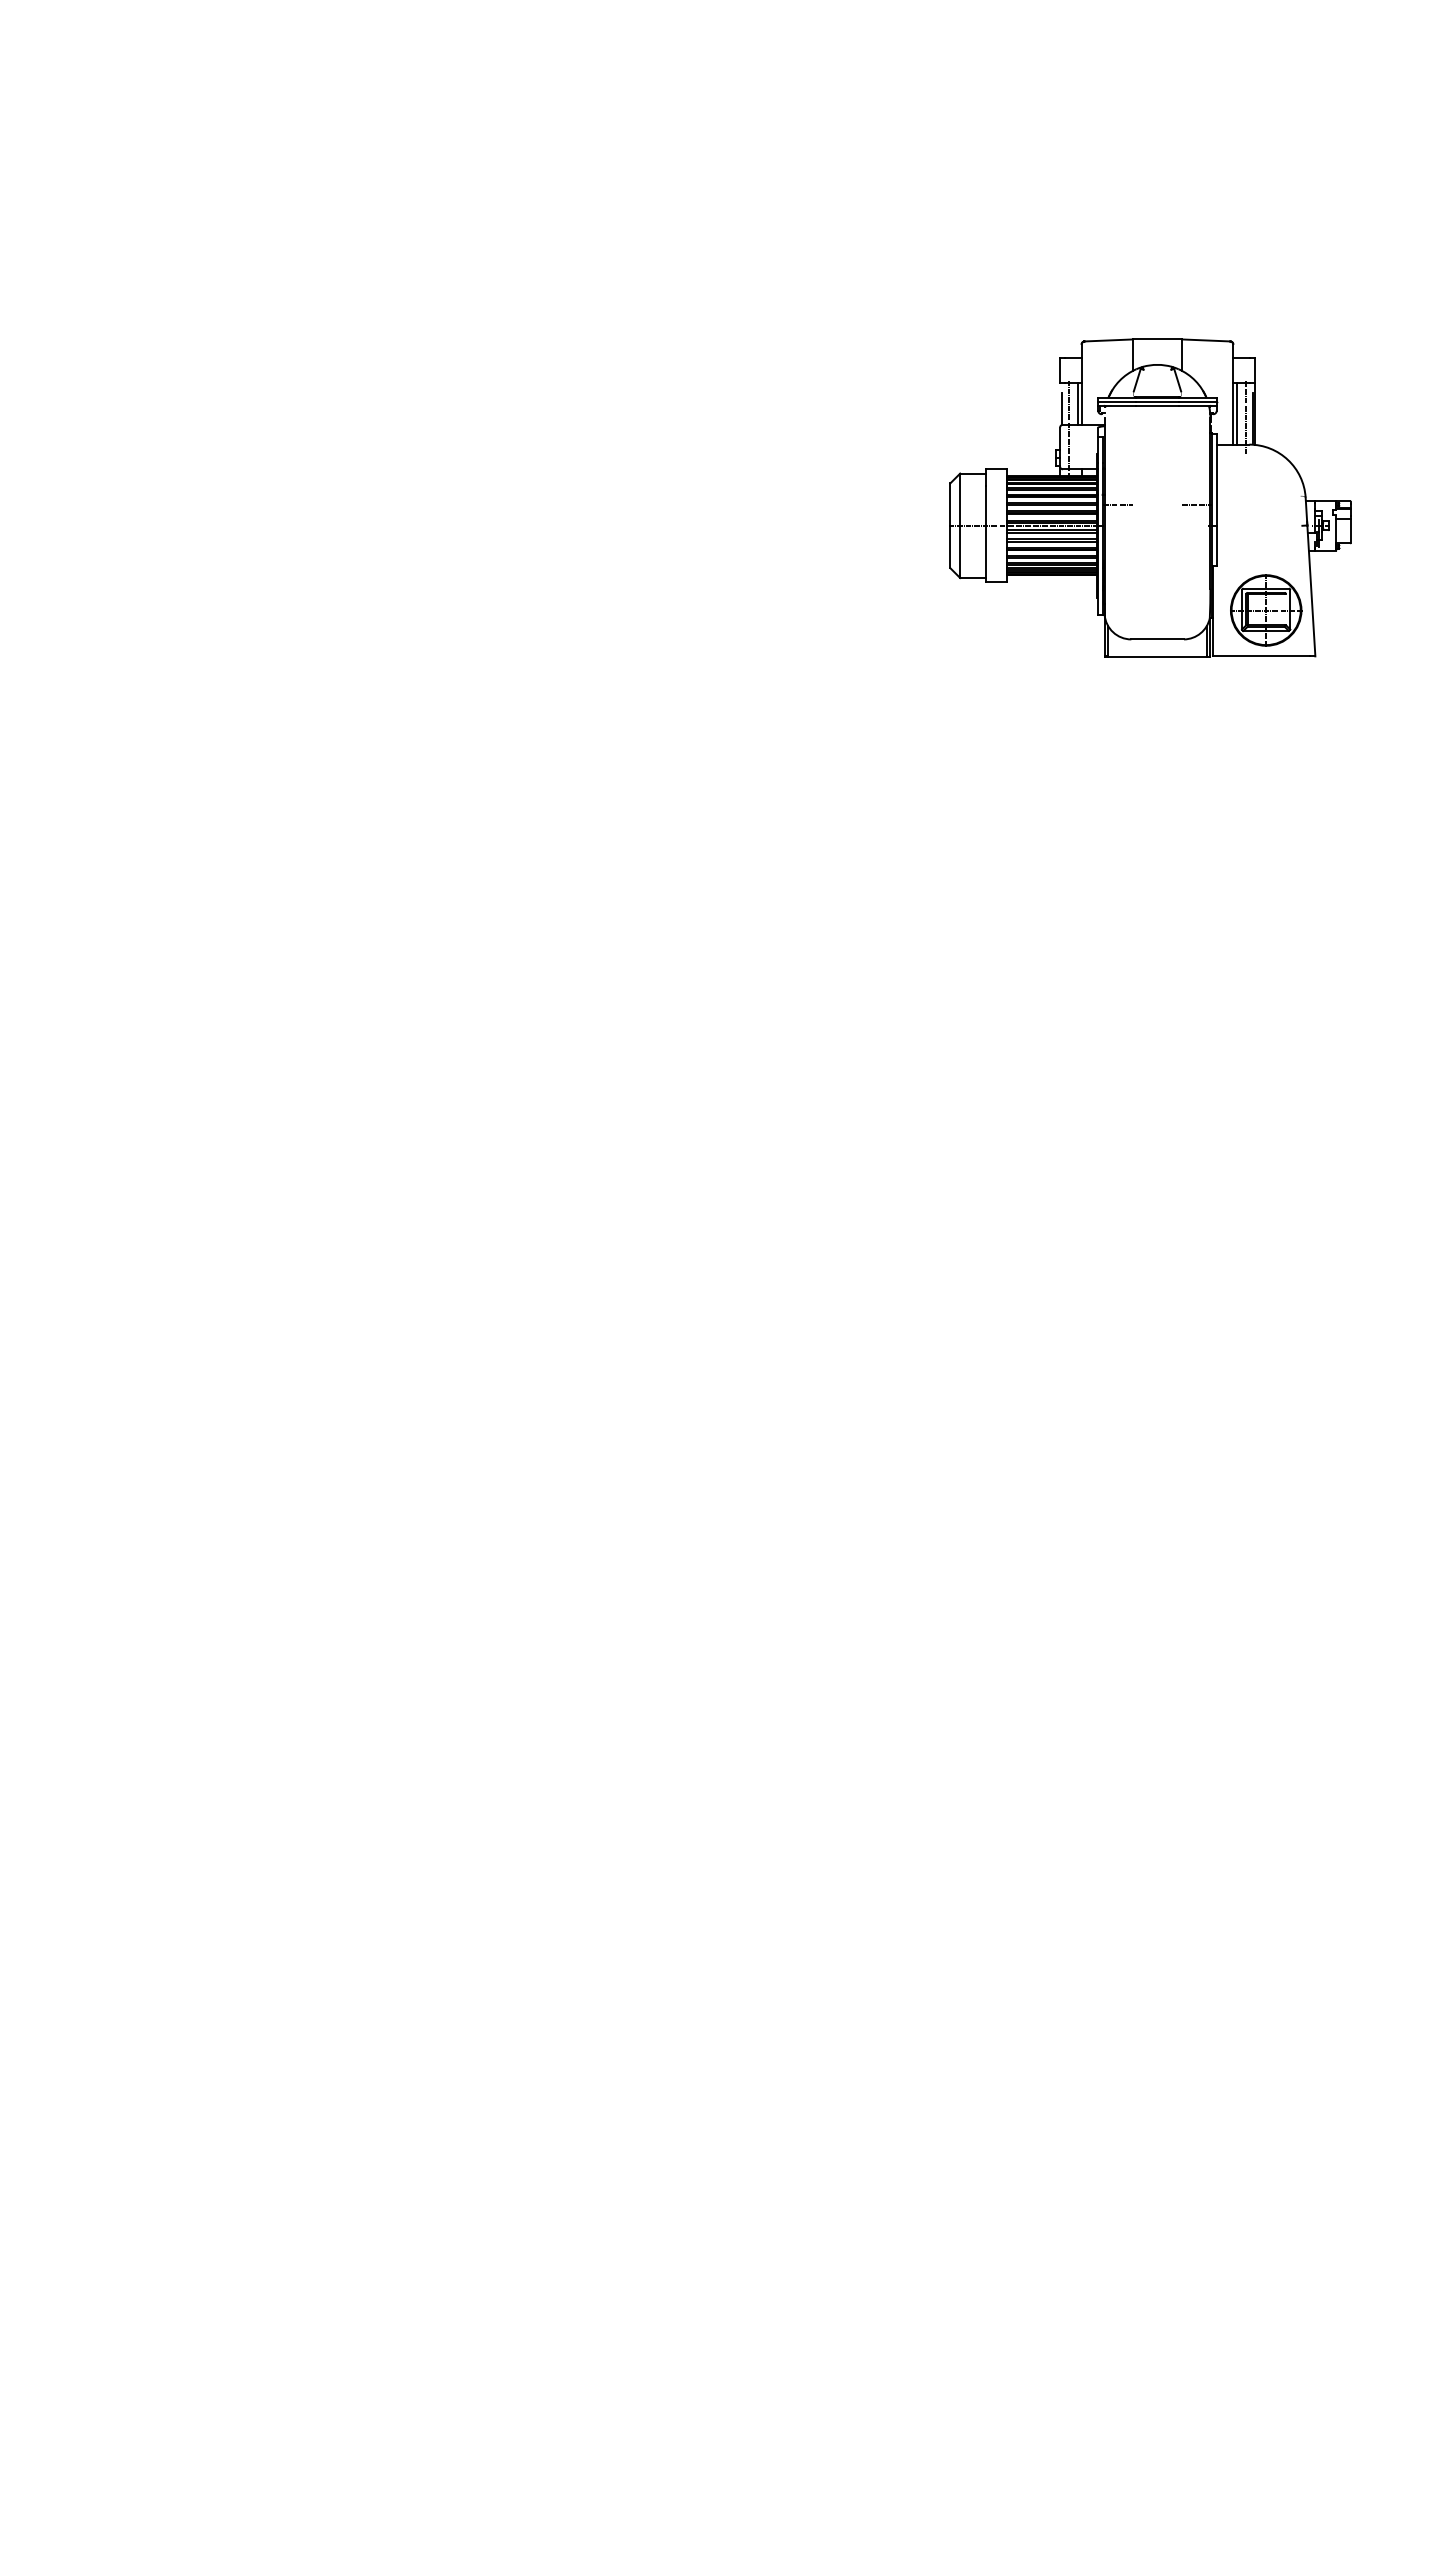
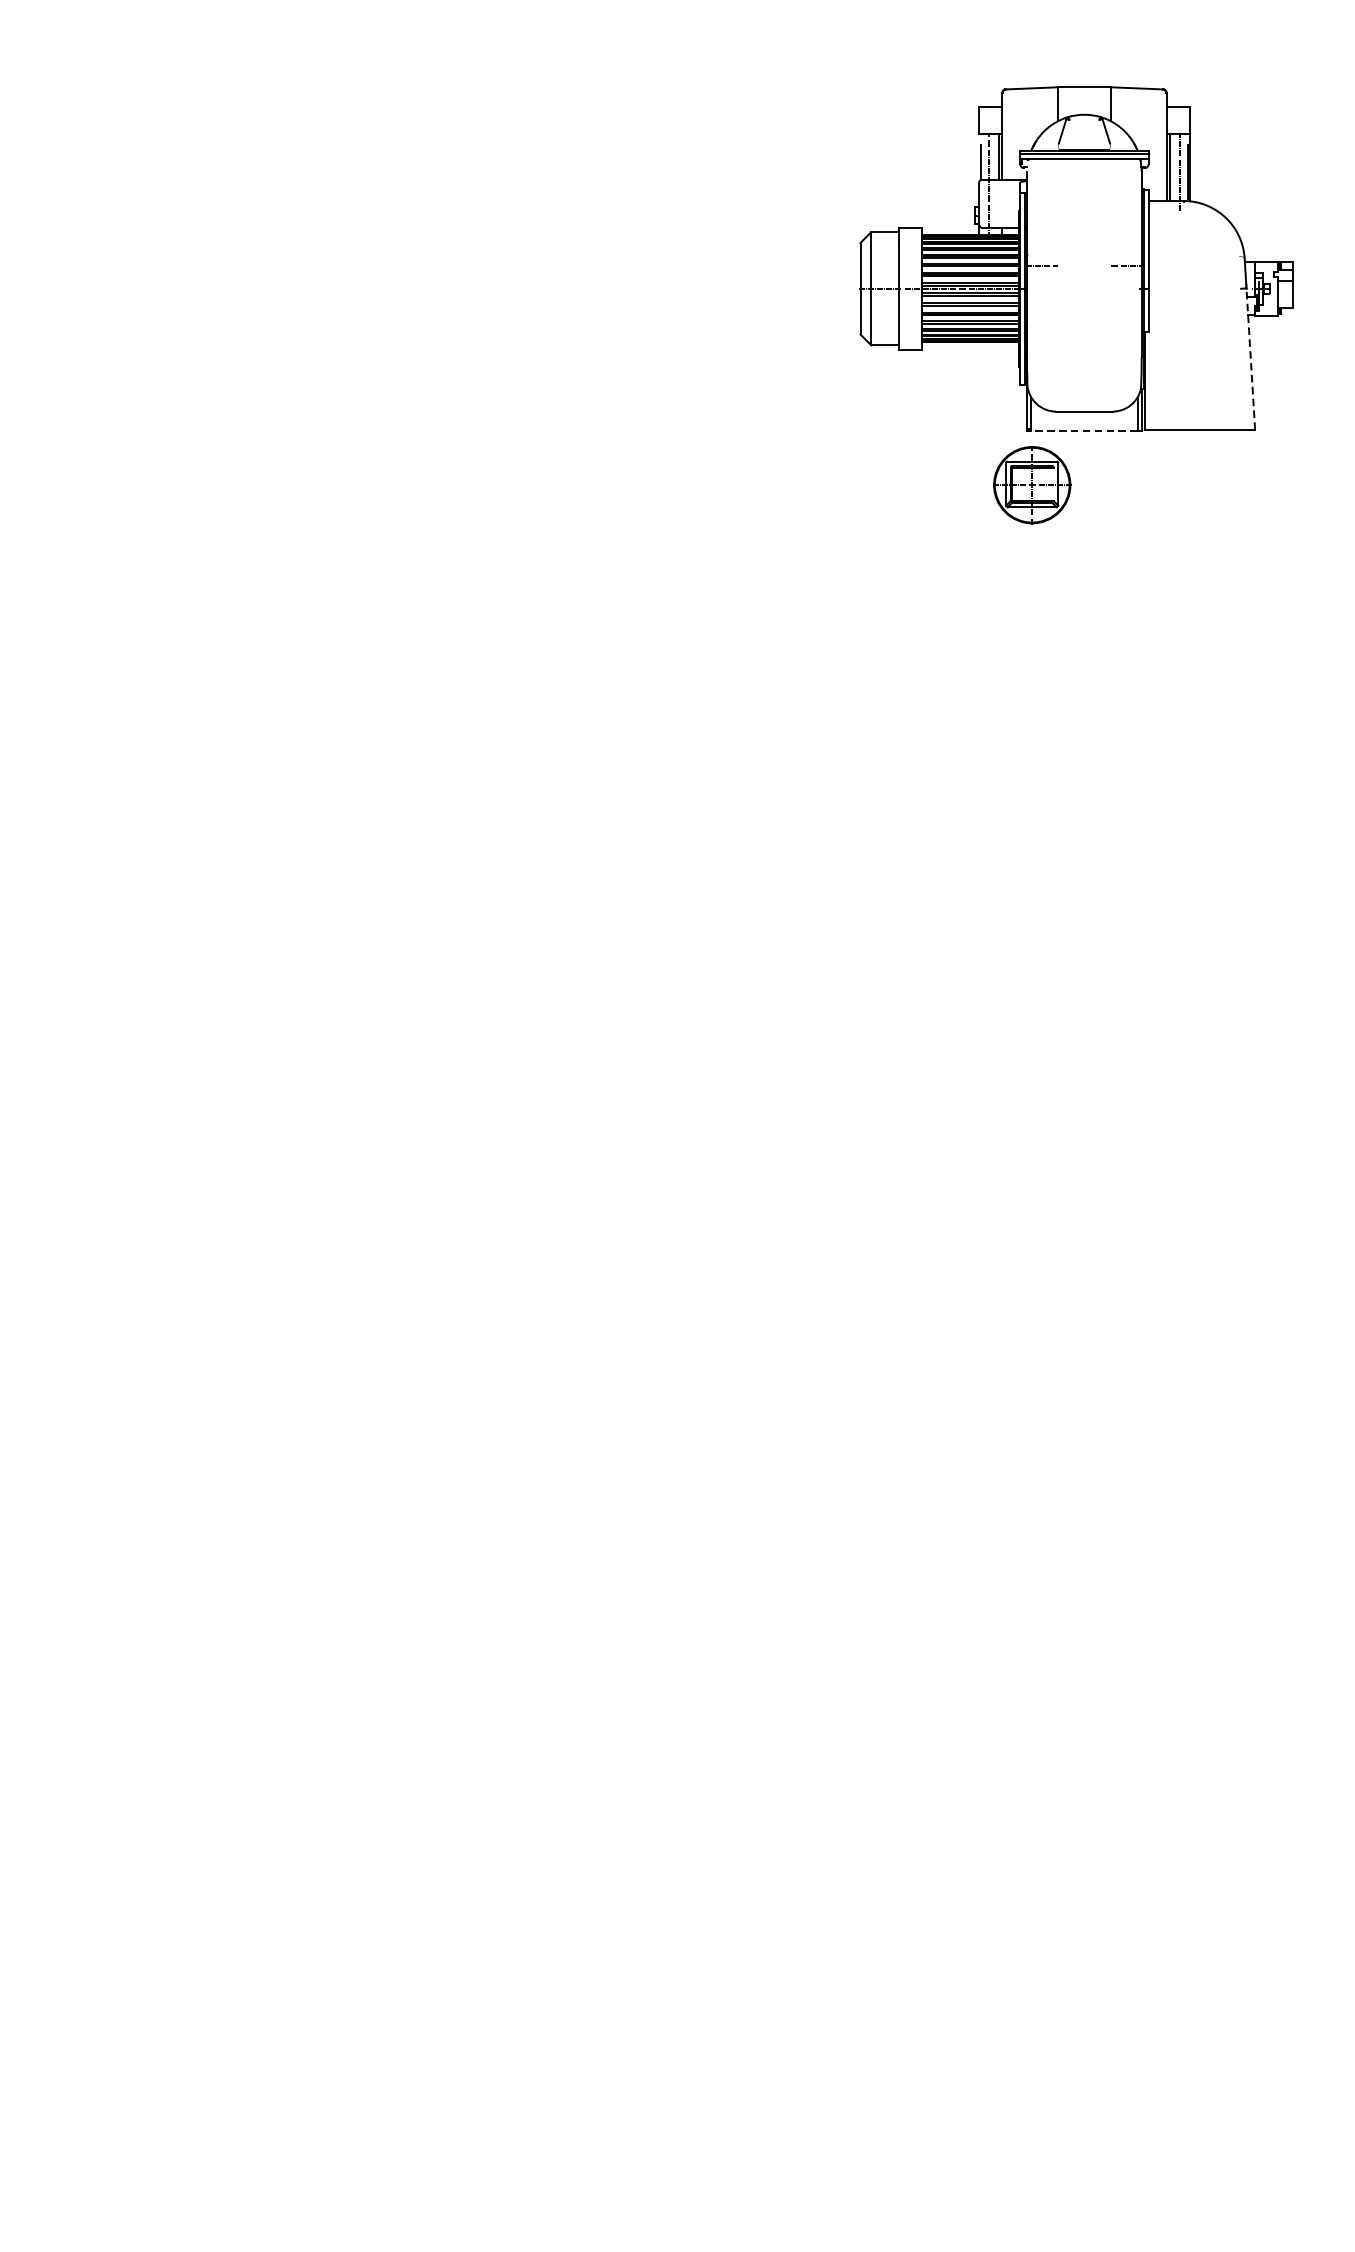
line: (1311, 590) -> (1250, 358), solid -> dashed
part: (1266, 610) -> (1032, 485), moved
line: (1156, 657) -> (1083, 431), solid -> dashed

